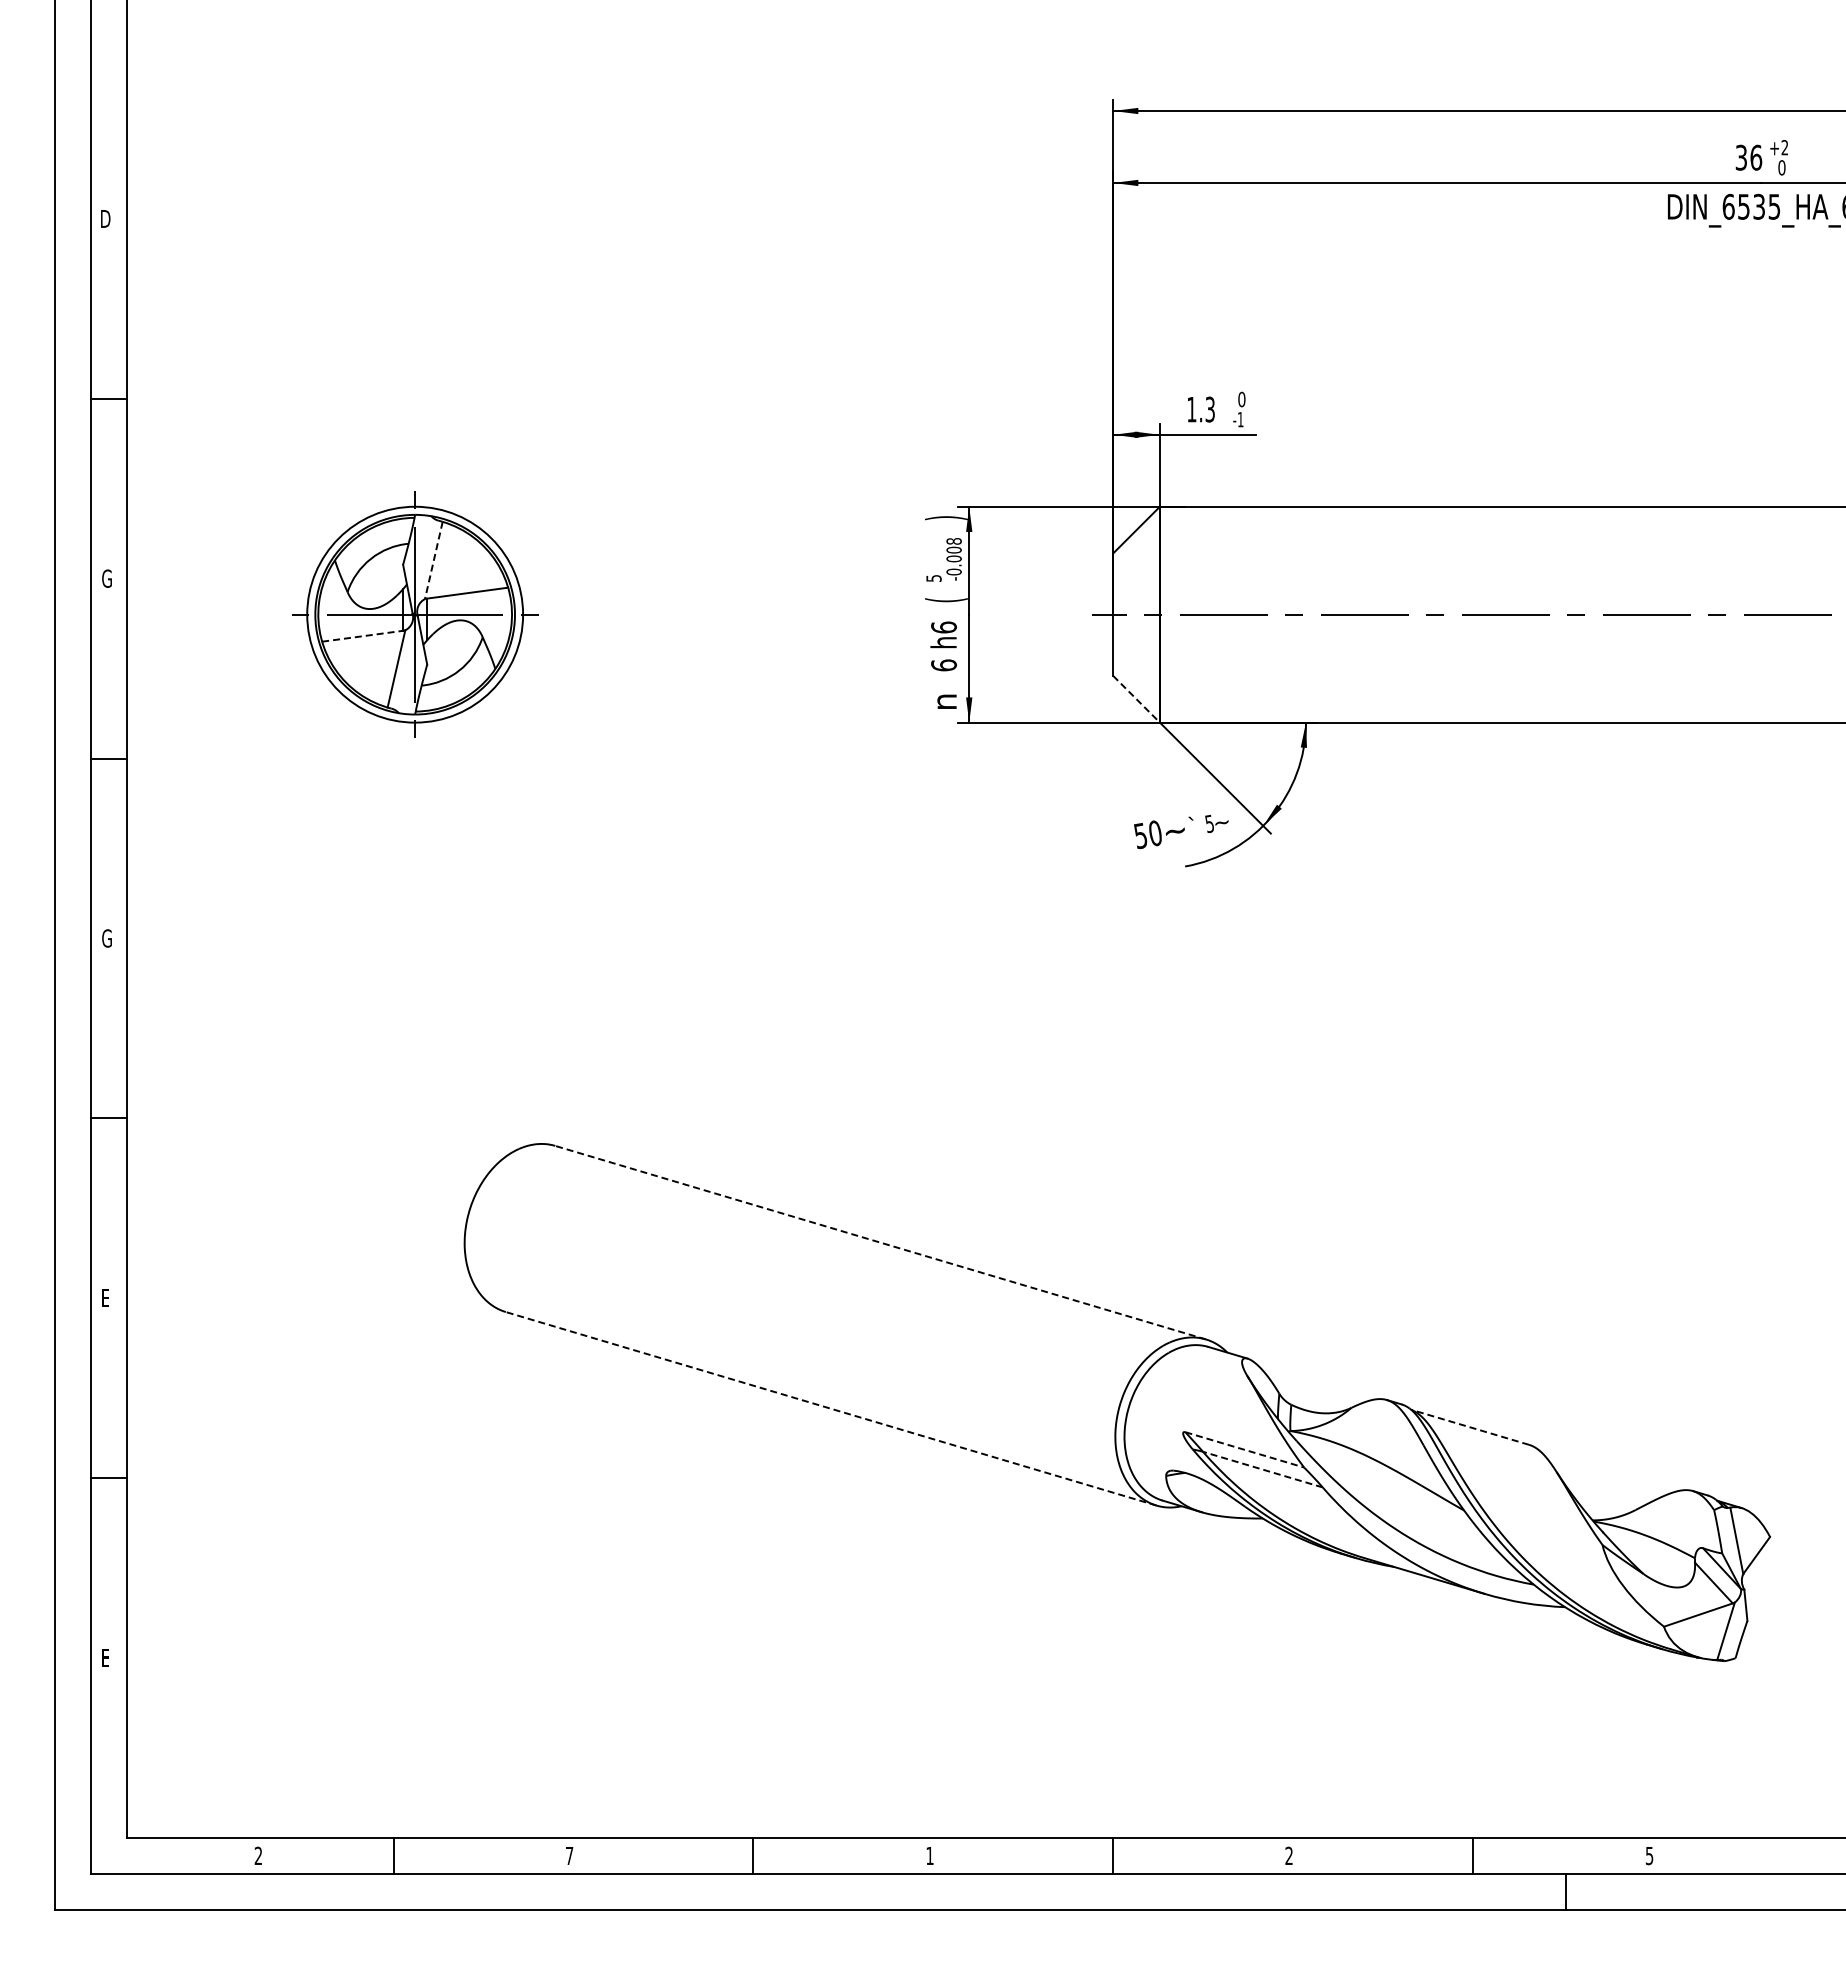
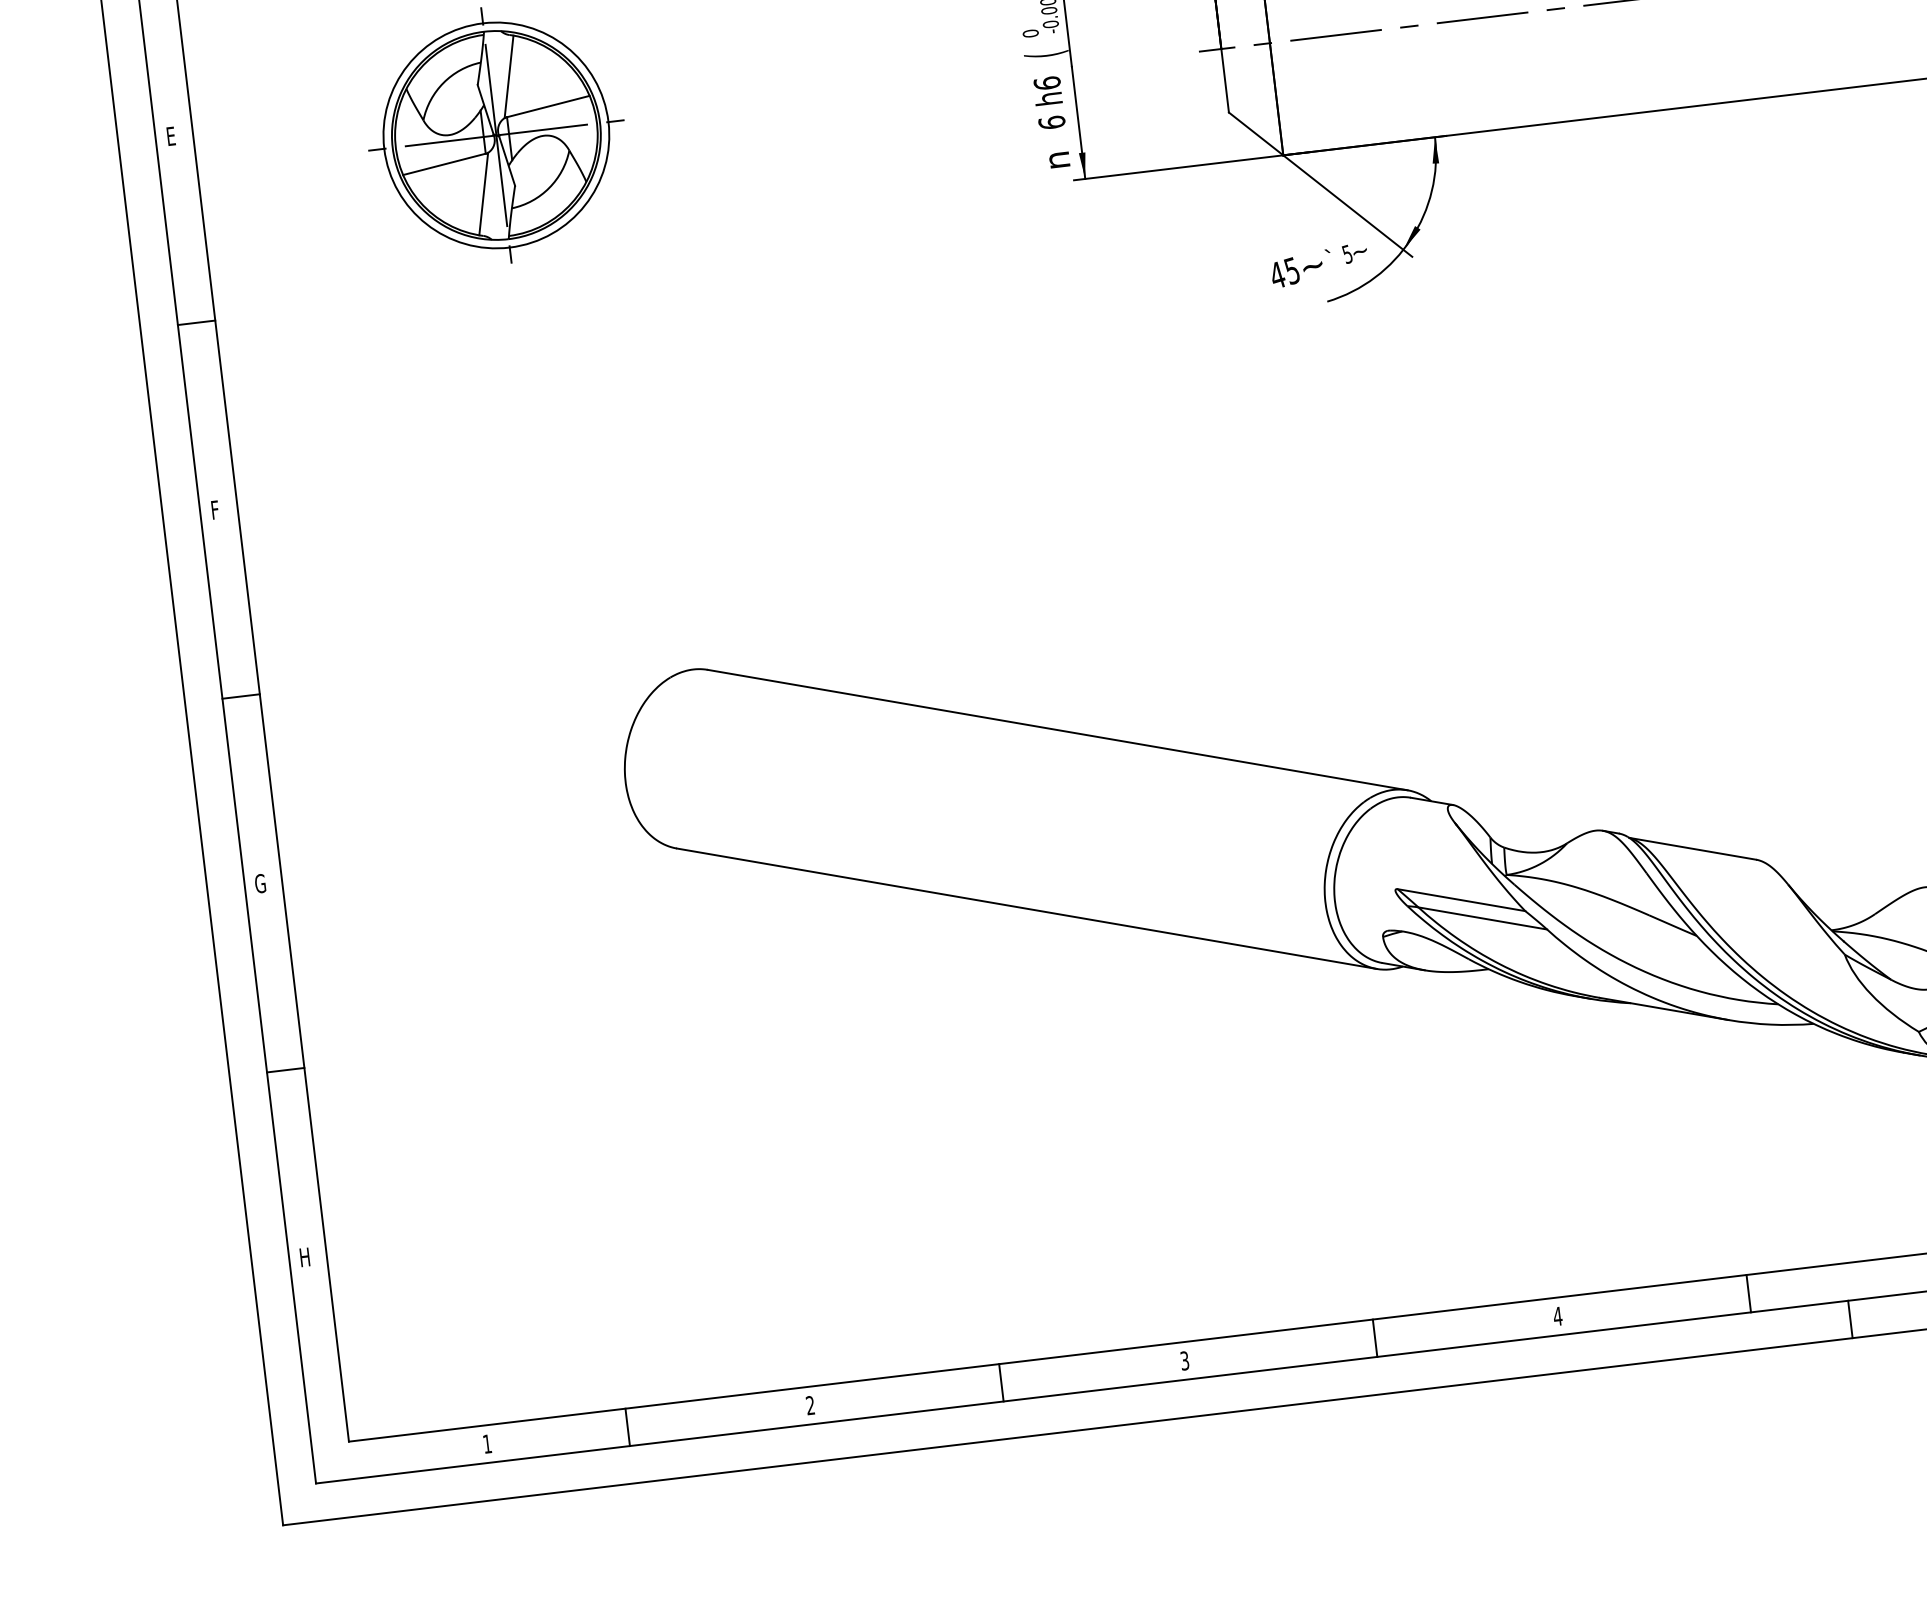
line: (433, 560) -> (508, 76), dashed -> solid
text: (106, 578) -> (171, 136), G -> E
text: (933, 578) -> (1030, 33), 5 -> 0
line: (362, 636) -> (444, 164), dashed -> solid
line: (1136, 699) -> (1256, 134), dashed -> solid
text: (1147, 834) -> (1284, 273), 50 -> 45
text: (106, 938) -> (215, 510), G -> F
line: (880, 1242) -> (1057, 729), dashed -> solid
text: (106, 1298) -> (260, 883), E -> G
line: (830, 1408) -> (1026, 908), dashed -> solid
line: (1470, 1427) -> (1693, 848), dashed -> solid
line: (1244, 1449) -> (1461, 899), dashed -> solid
line: (1262, 1469) -> (1482, 918), dashed -> solid
text: (107, 1657) -> (305, 1256), E -> H
text: (257, 1855) -> (486, 1443), 2 -> 1
text: (569, 1855) -> (810, 1405), 7 -> 2
text: (929, 1855) -> (1184, 1360), 1 -> 3
text: (1289, 1855) -> (1558, 1315), 2 -> 4

